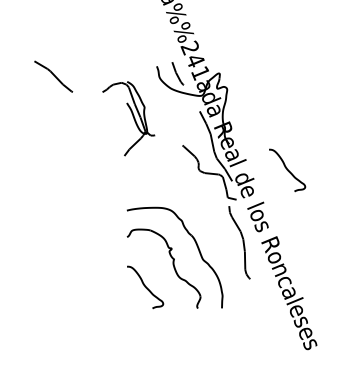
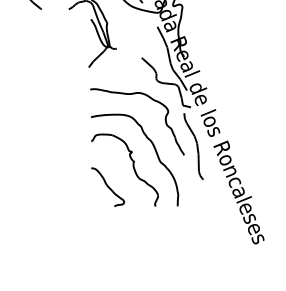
curve: (287, 170) -> (237, 80), removed
part: (193, 191) -> (151, 99), added

